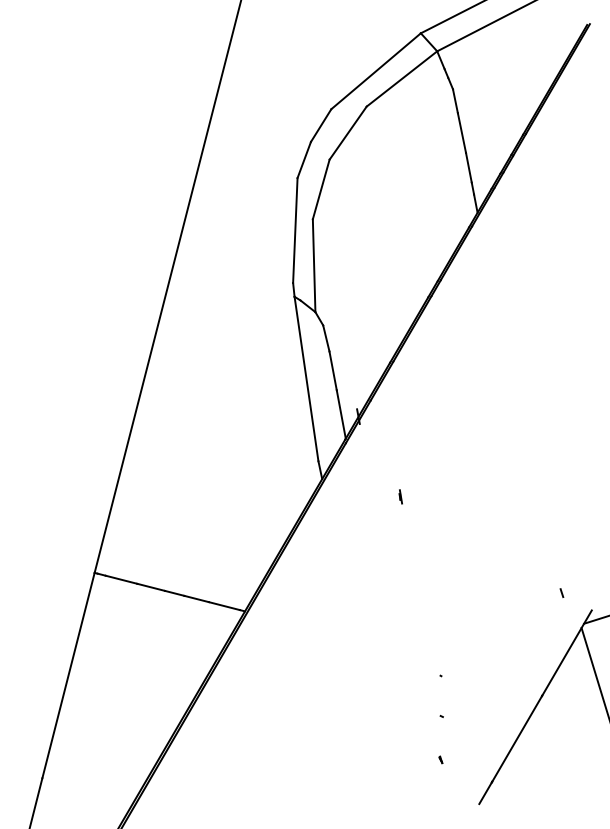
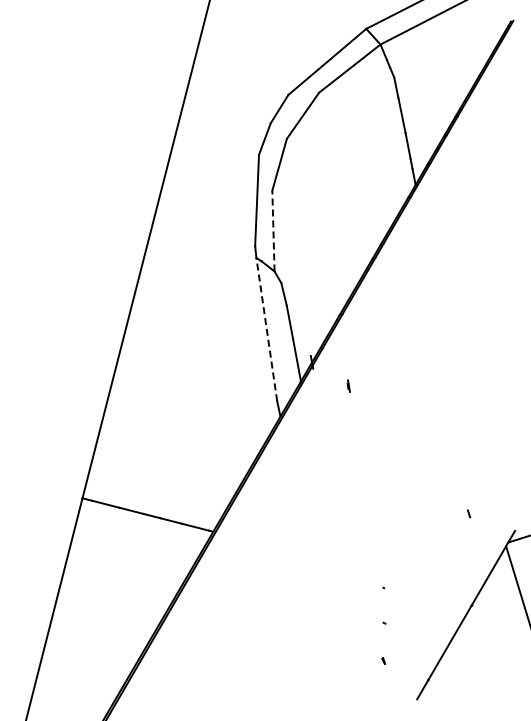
line: (314, 265) -> (273, 230), solid -> dashed
line: (306, 378) -> (266, 329), solid -> dashed
part: (400, 496) -> (348, 385), moved
line: (562, 592) -> (469, 513), moved

